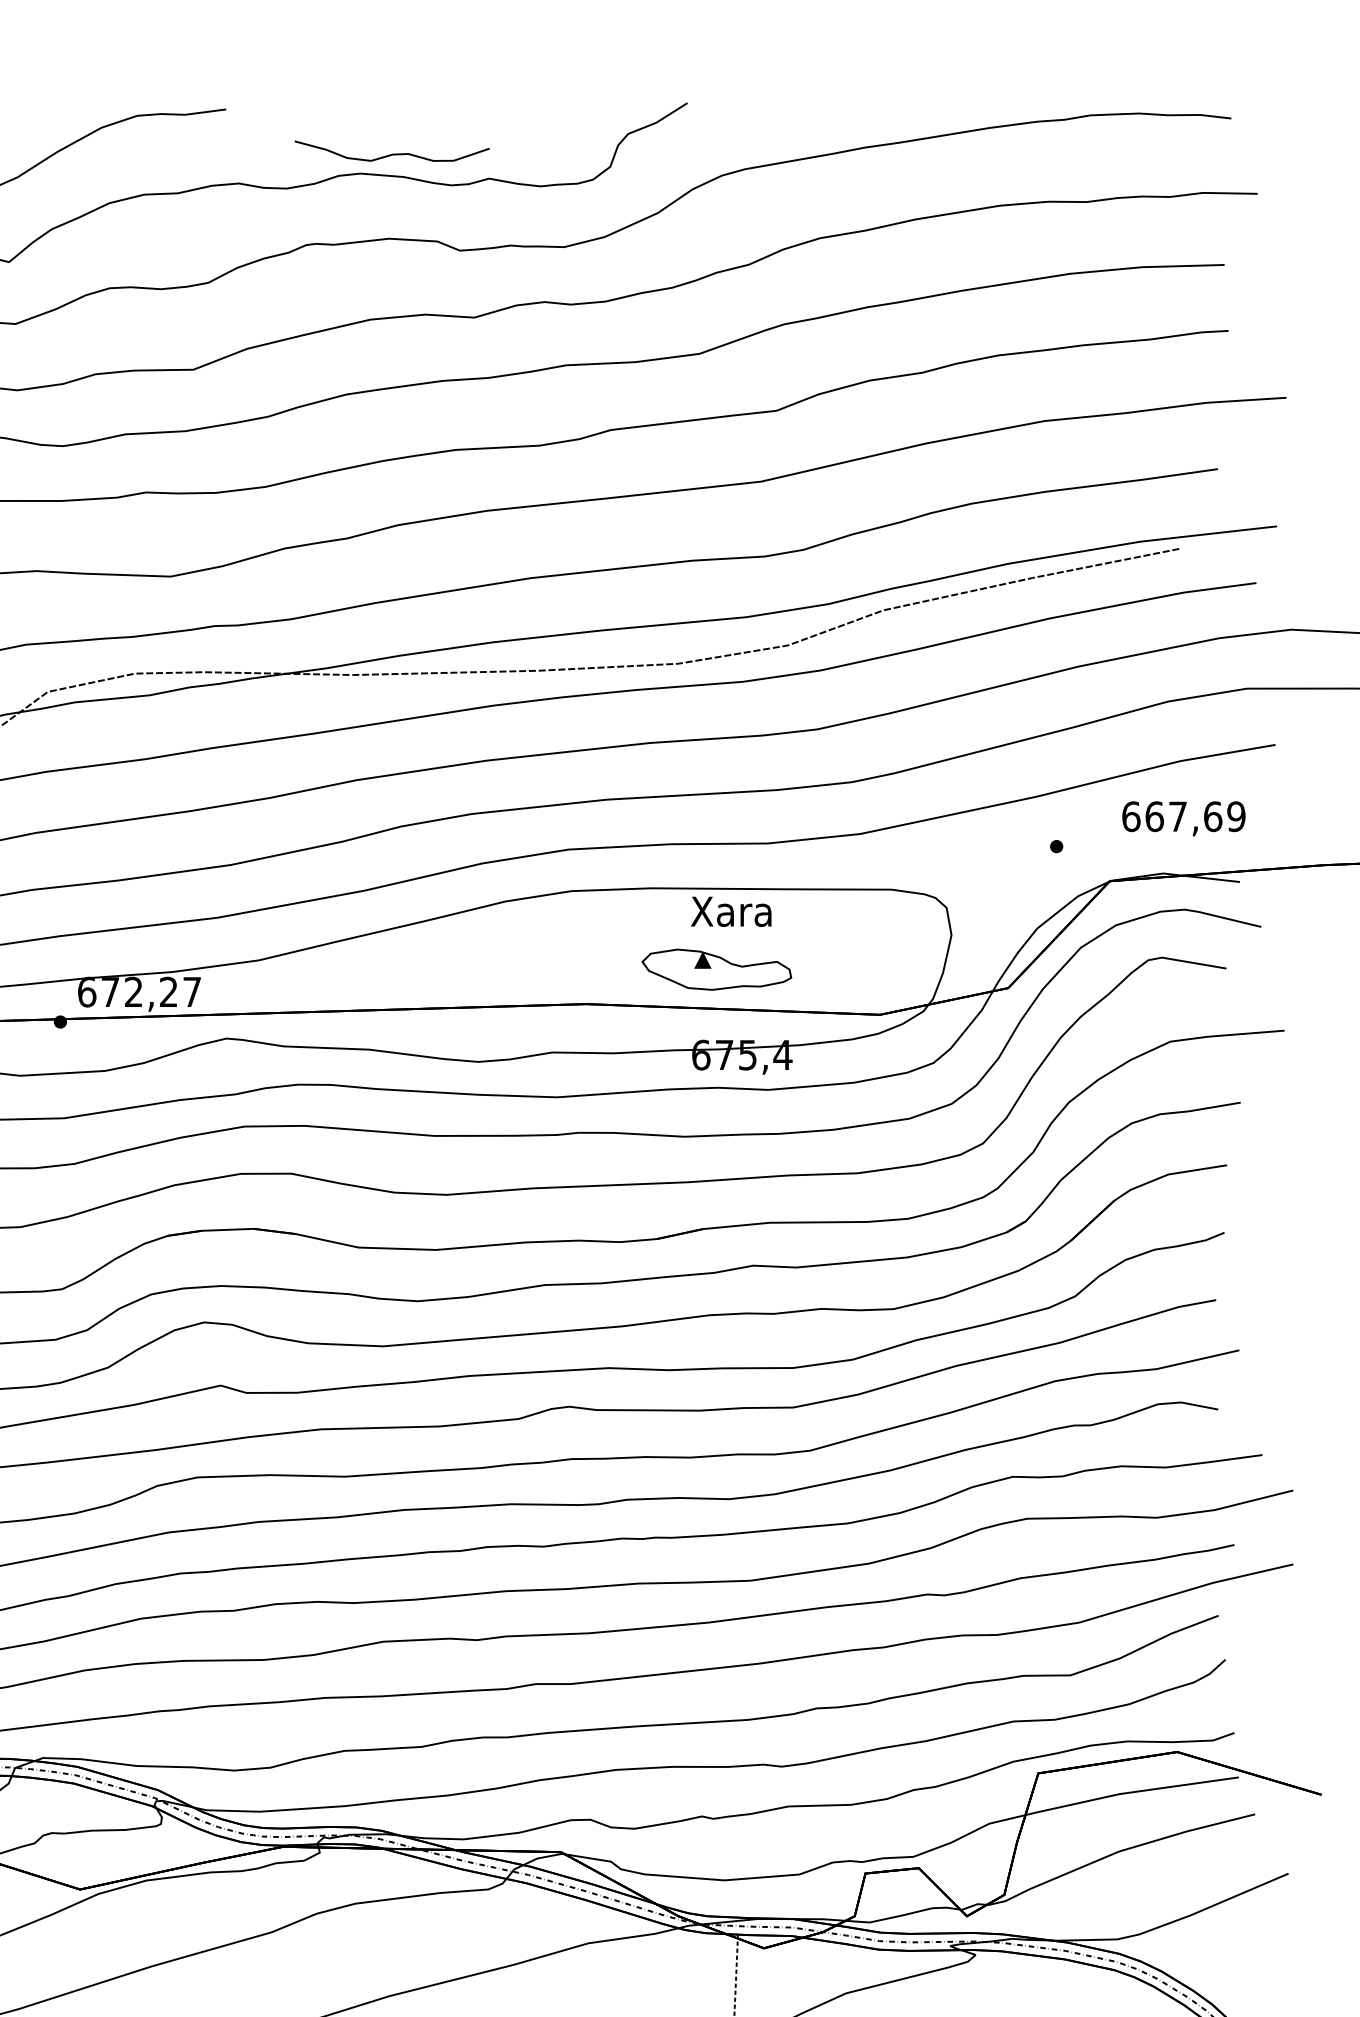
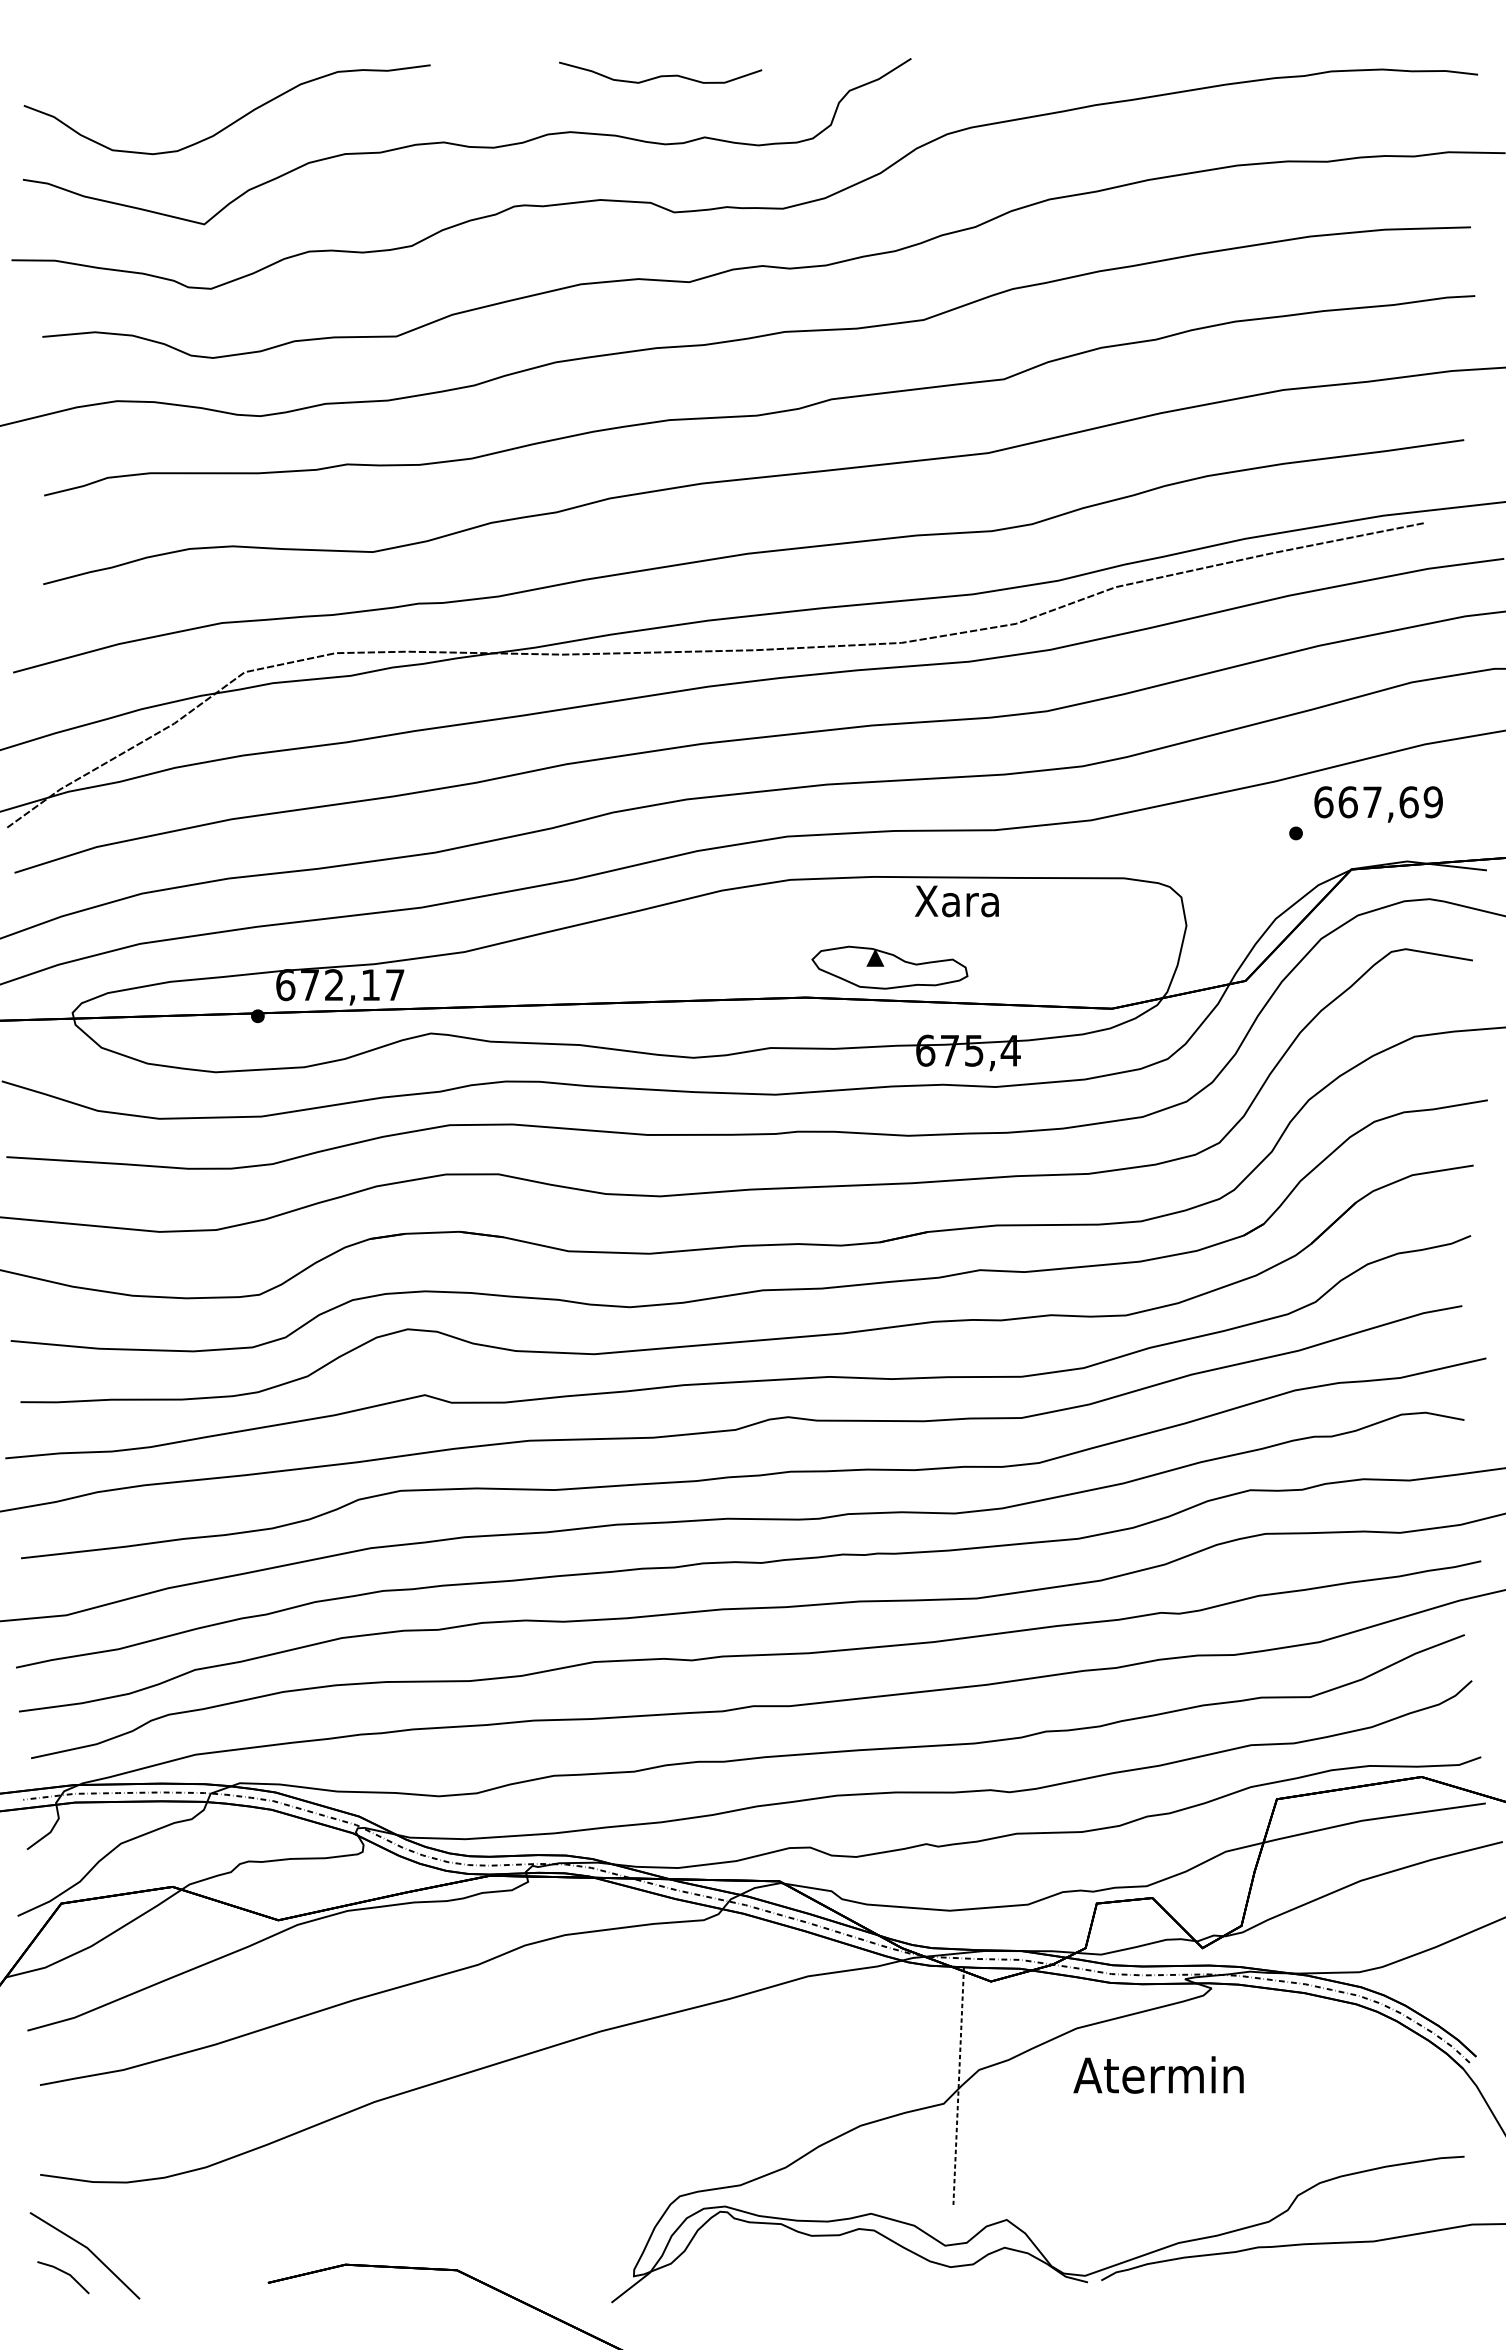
curve: (392, 153) -> (660, 75), moved
text: (1183, 818) -> (1378, 804), moved
part: (716, 969) -> (889, 967), moved
text: (168, 991) -> (370, 984), 672,27 -> 672,17

